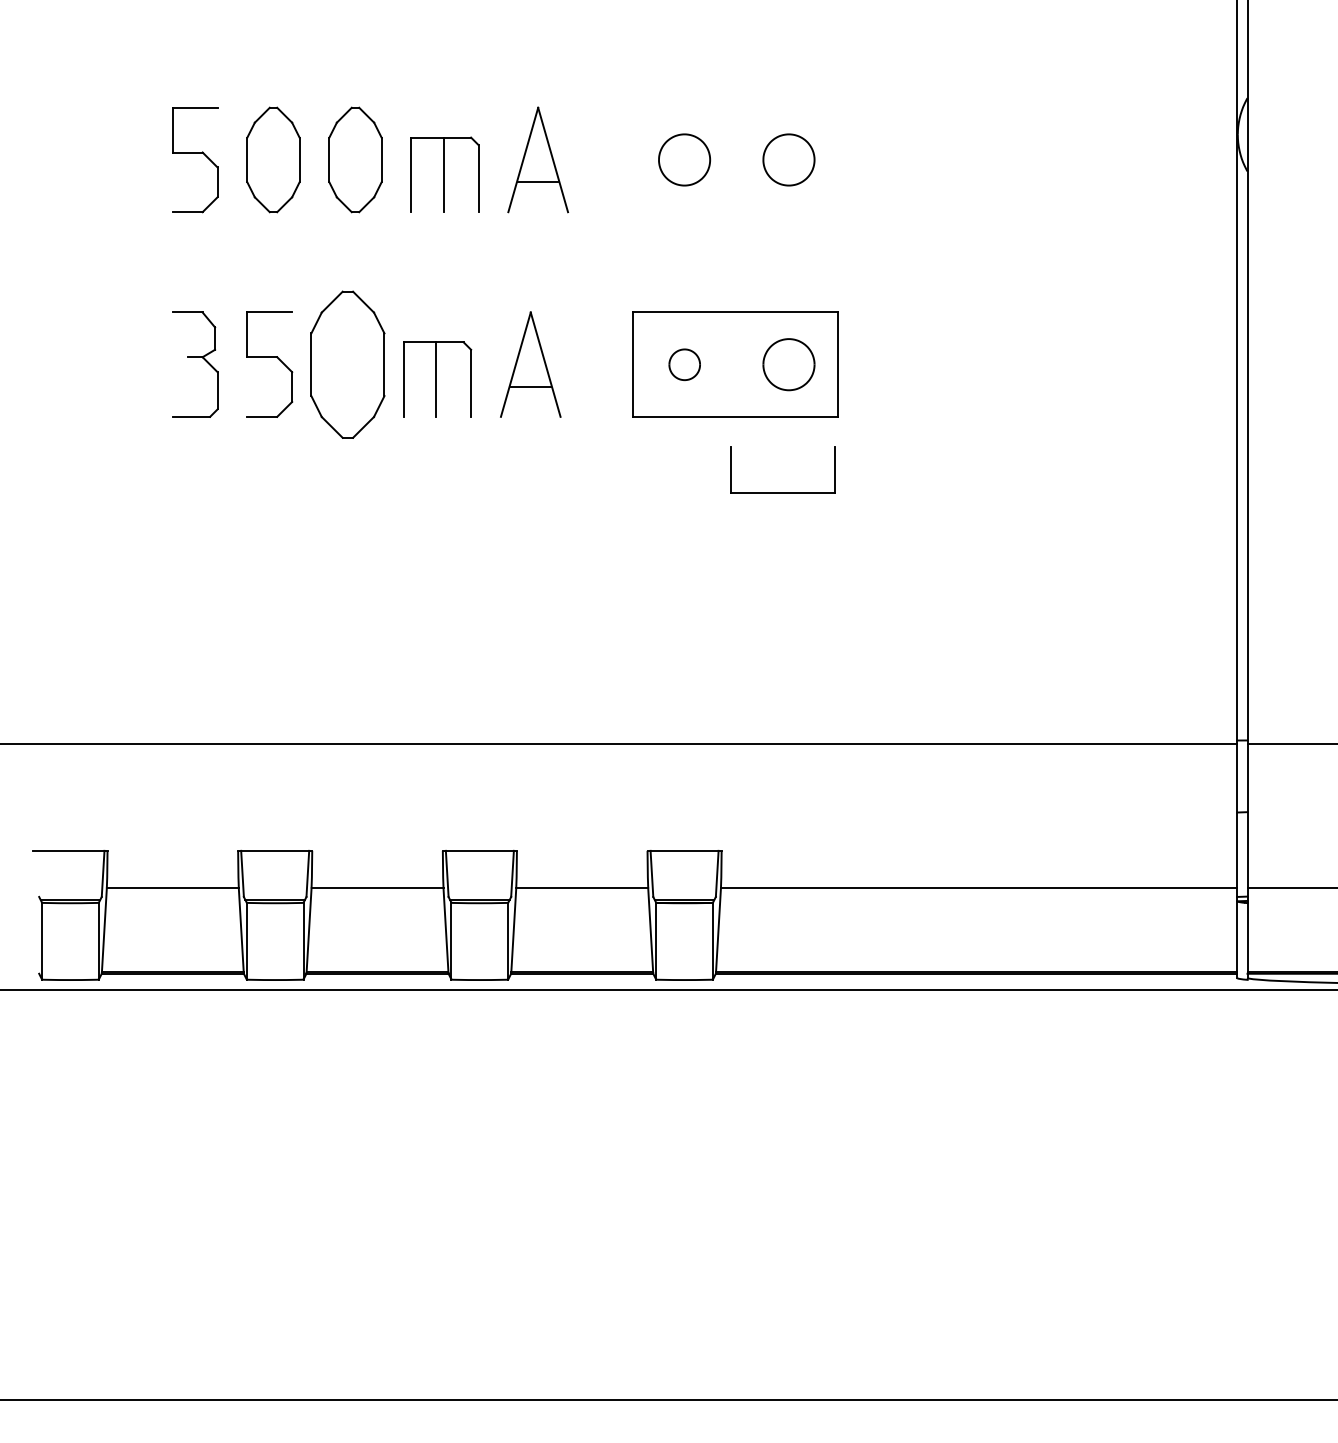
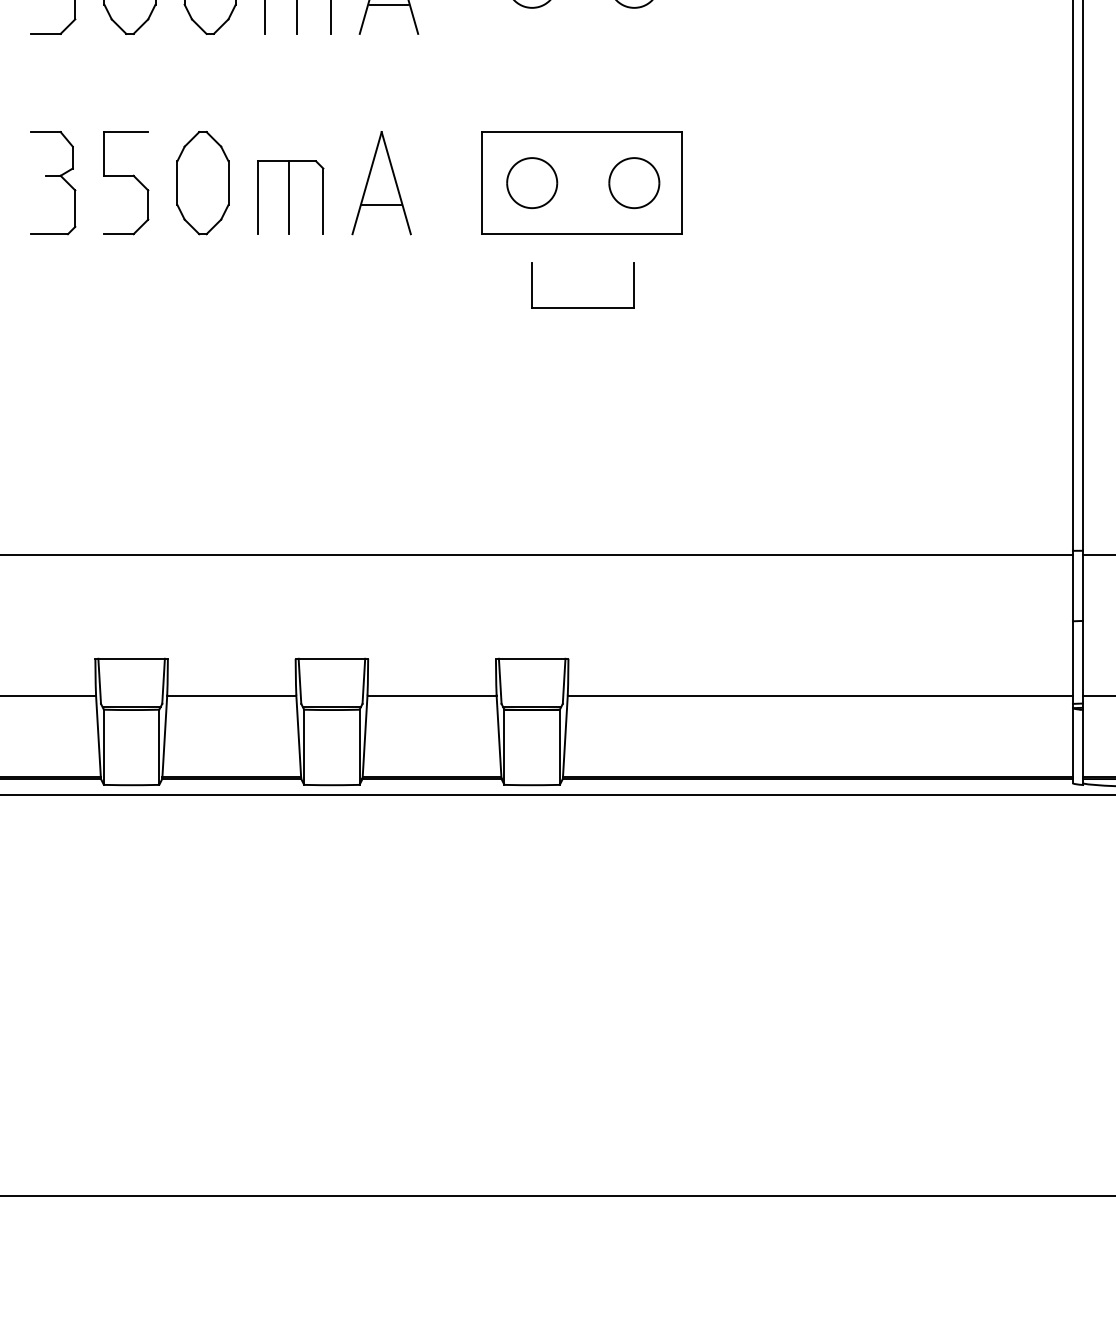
part: (348, 364) -> (203, 182), size x0.71
part: (684, 364) -> (532, 182), size x1.67
part: (782, 492) -> (582, 308), moved

